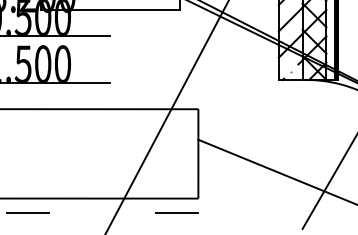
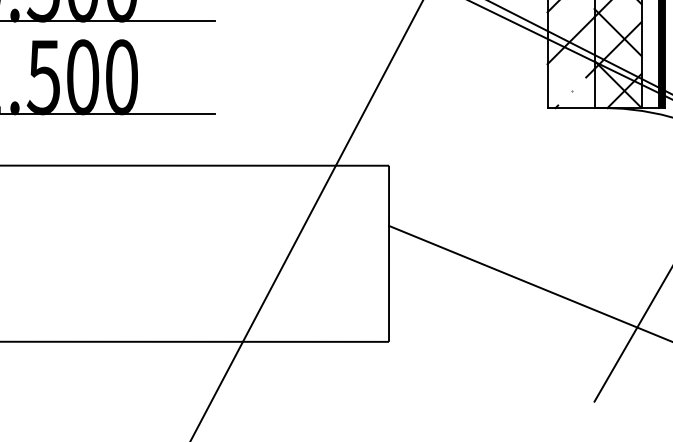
line: (27, 213) -> (52, 371), removed
line: (176, 213) -> (345, 371), removed

